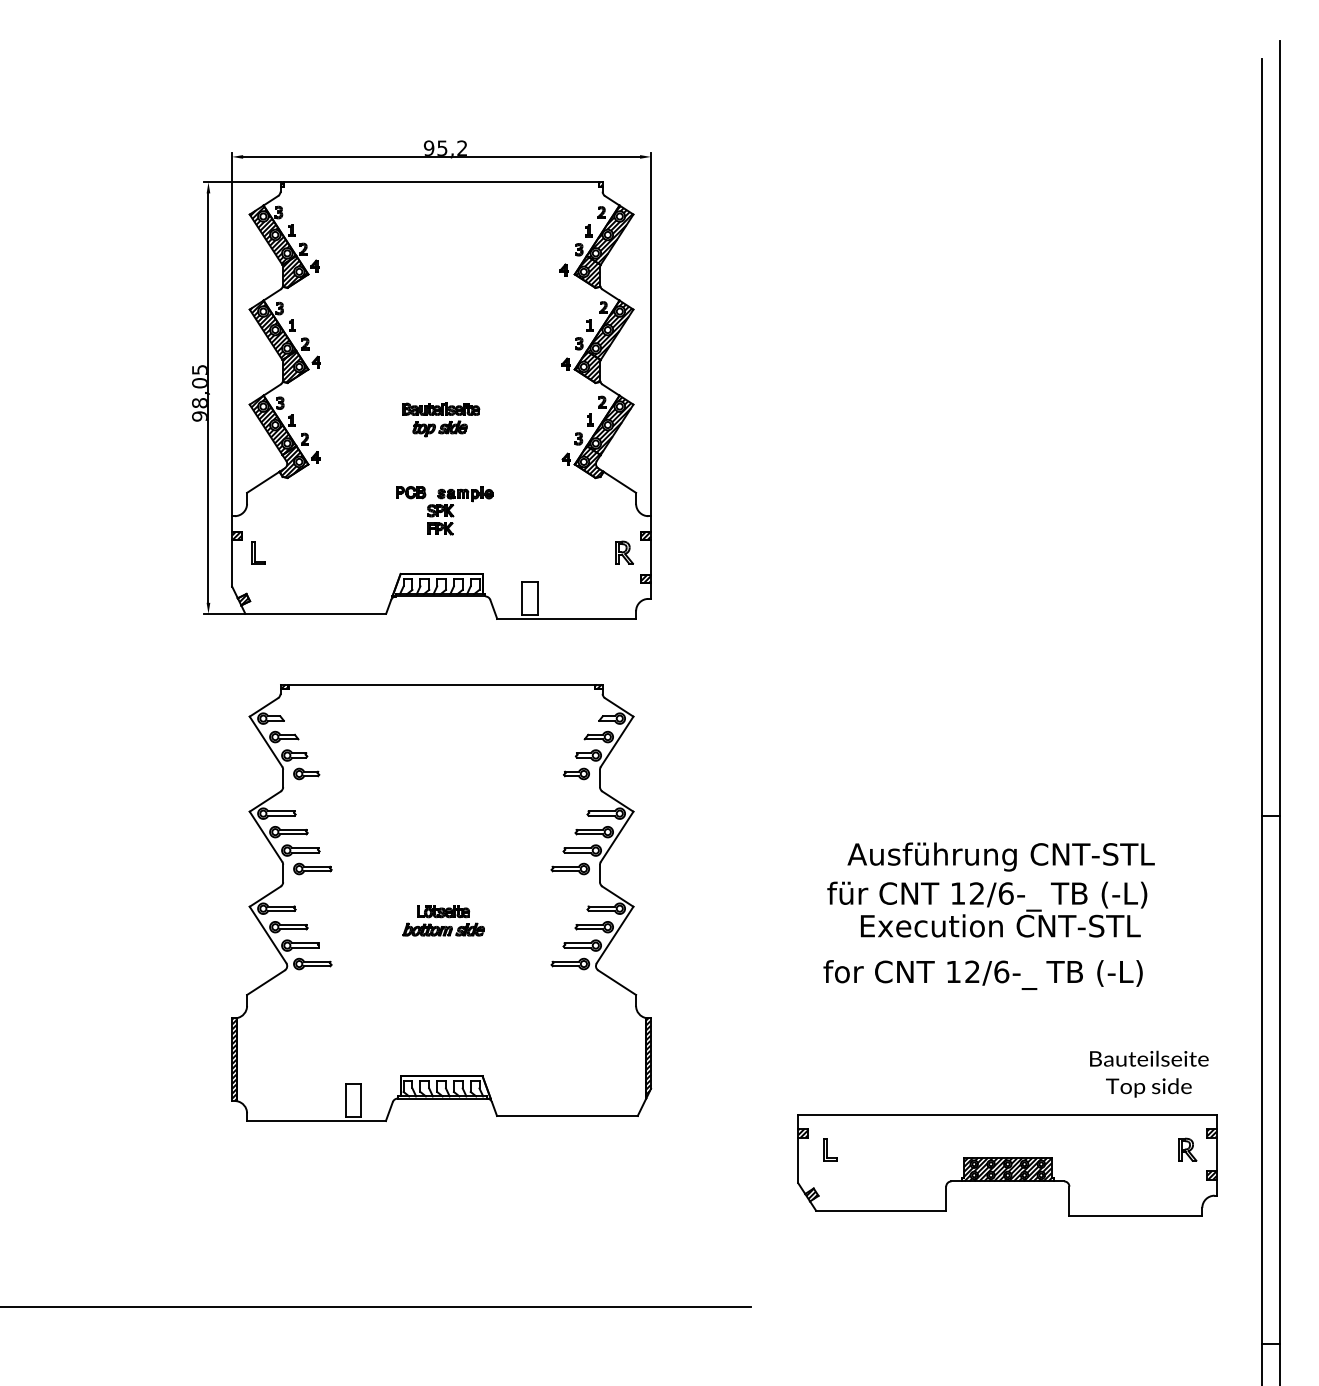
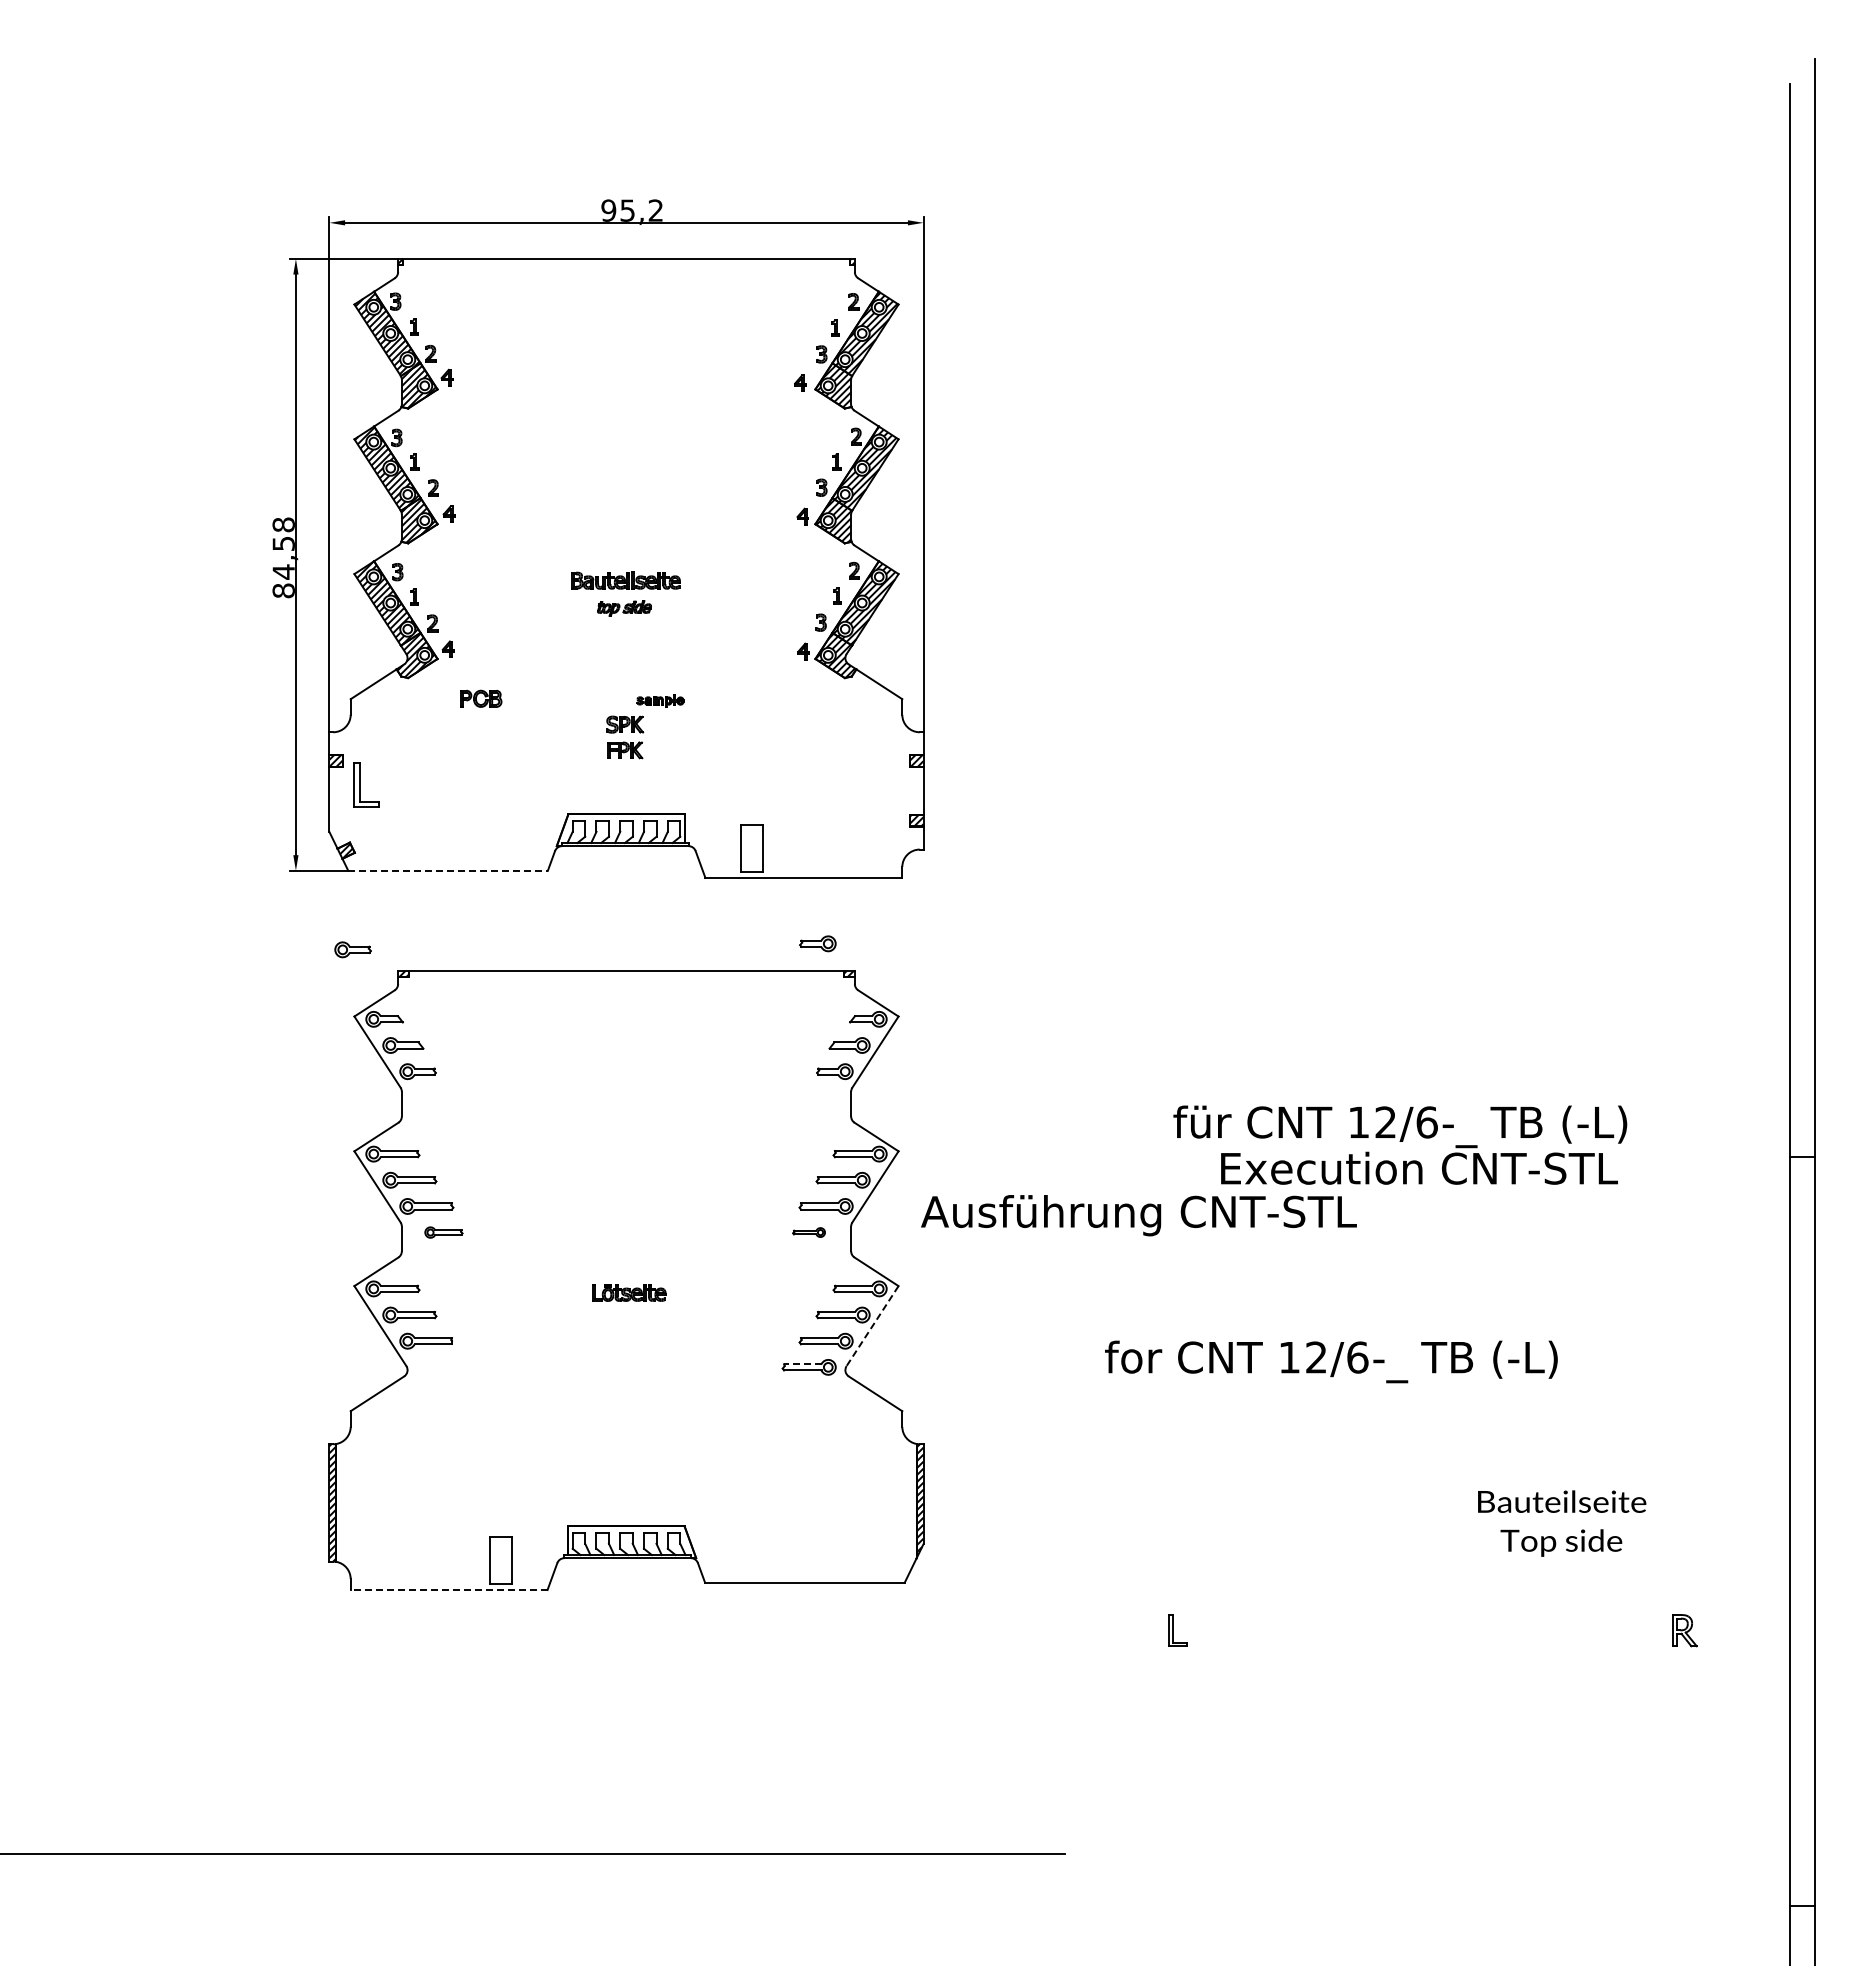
text: (199, 392) -> (283, 557), 98,05 -> 84,58
part: (440, 428) -> (624, 608), size x0.7
part: (411, 492) -> (481, 698), moved
part: (465, 493) -> (660, 700), size x0.6
part: (624, 552) -> (885, 783), removed
part: (258, 553) -> (366, 784), size x1.4
line: (316, 613) -> (448, 870), solid -> dashed
part: (306, 773) -> (352, 949), moved
part: (576, 773) -> (817, 943), moved
text: (1000, 856) -> (1138, 1215), moved
part: (312, 868) -> (443, 1232), size x0.7
part: (569, 868) -> (808, 1232), size x0.6
text: (987, 909) -> (1400, 1144), moved
part: (443, 929) -> (629, 1318), removed
line: (615, 935) -> (872, 1326), solid -> dashed
line: (565, 962) -> (802, 1364), solid -> dashed
part: (312, 964) -> (443, 1367), removed
text: (983, 974) -> (1331, 1361), moved
text: (1149, 1074) -> (1562, 1523), moved
line: (316, 1120) -> (448, 1589), solid -> dashed
part: (1007, 1165) -> (1428, 1652), removed

